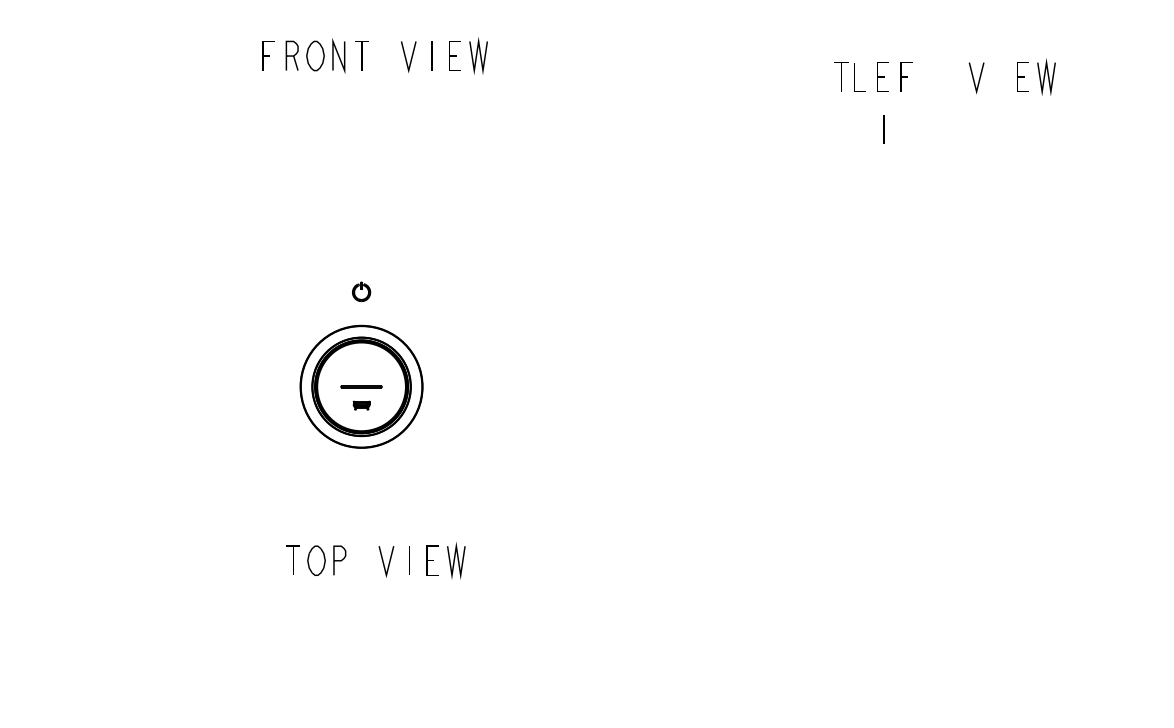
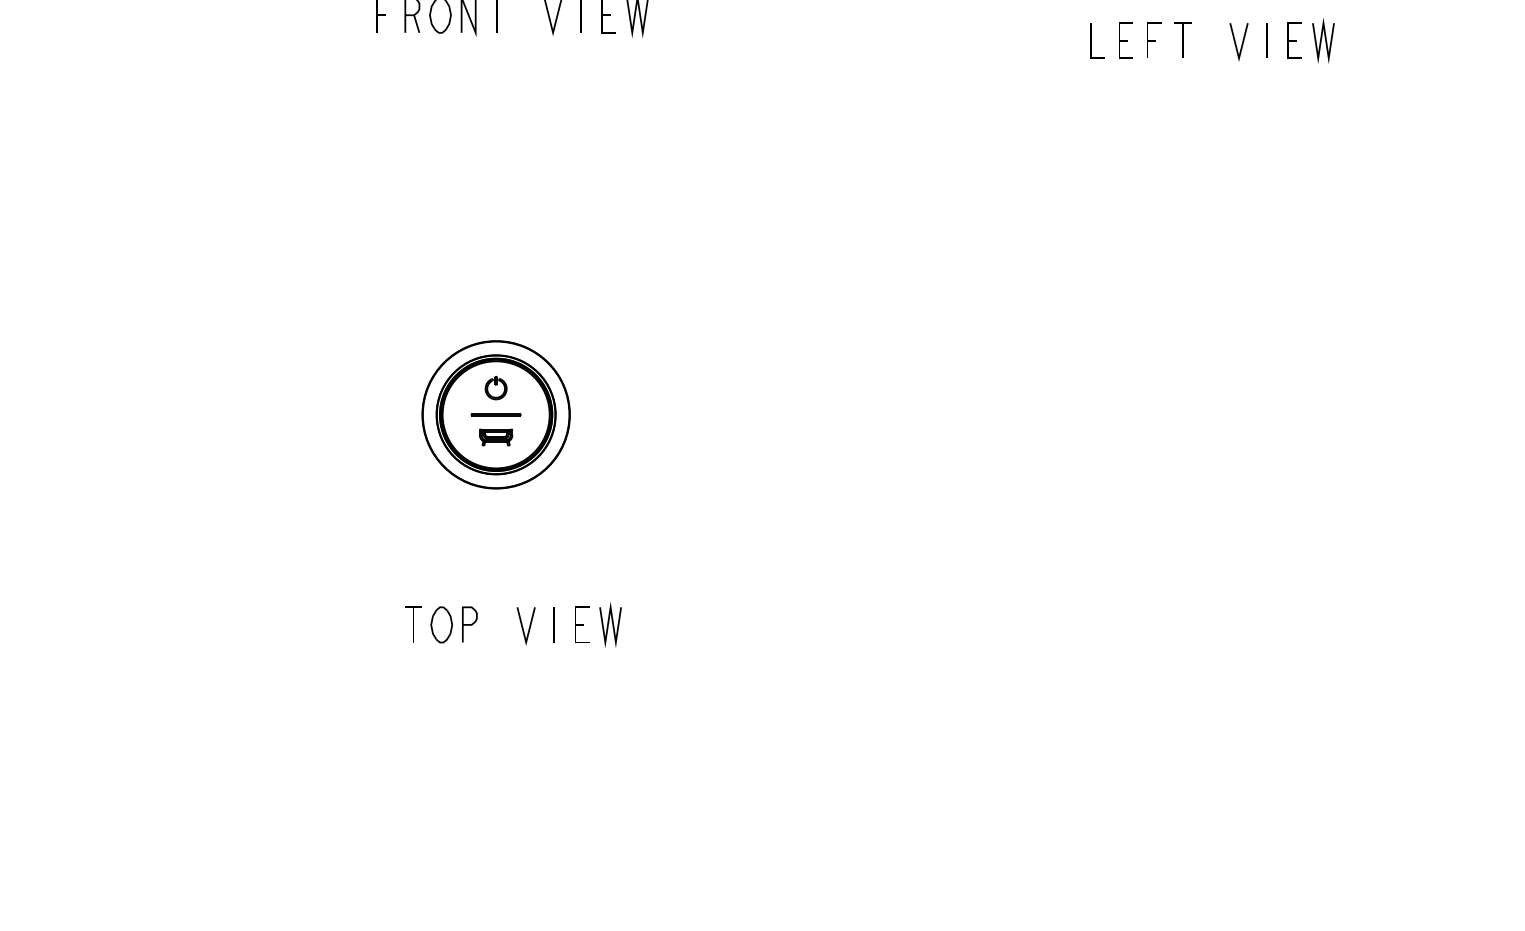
part: (841, 76) -> (1182, 39), moved
line: (883, 129) -> (1266, 40), moved
part: (361, 291) -> (495, 387), moved
part: (361, 405) -> (496, 437), size x1.67

